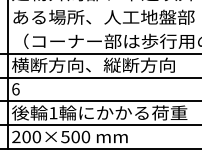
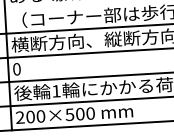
text: (15, 89) -> (16, 69), 6 -> 0

